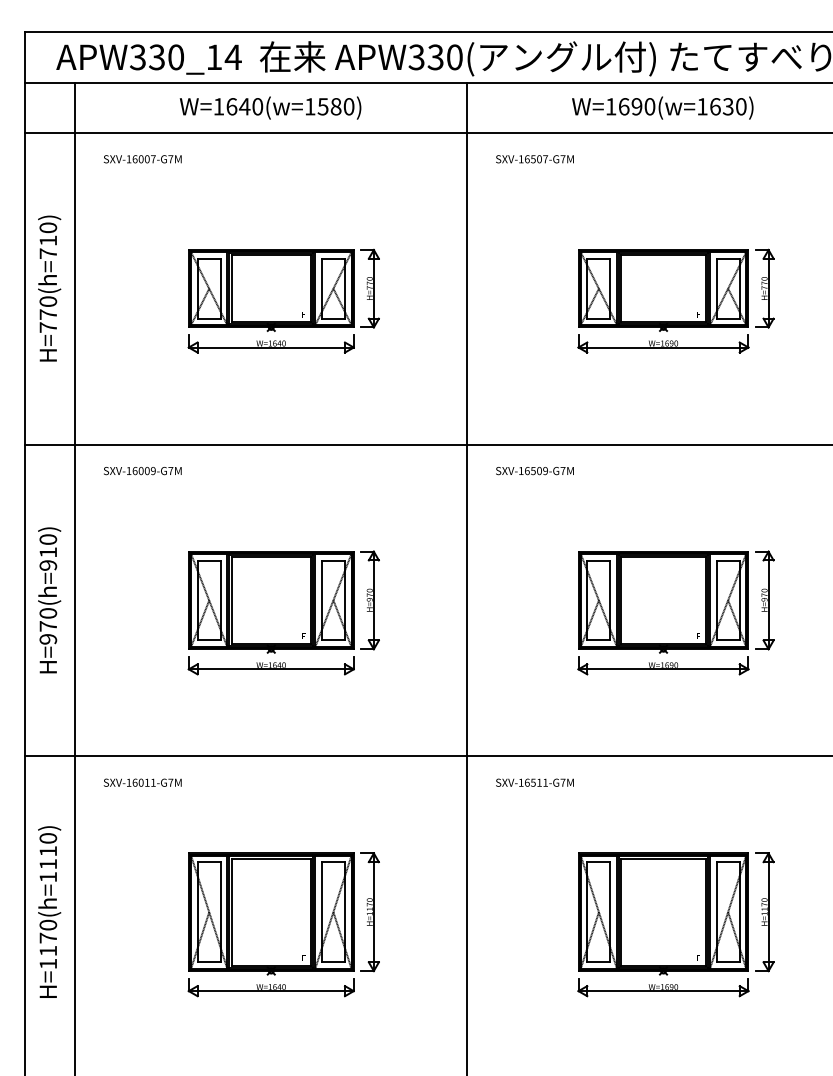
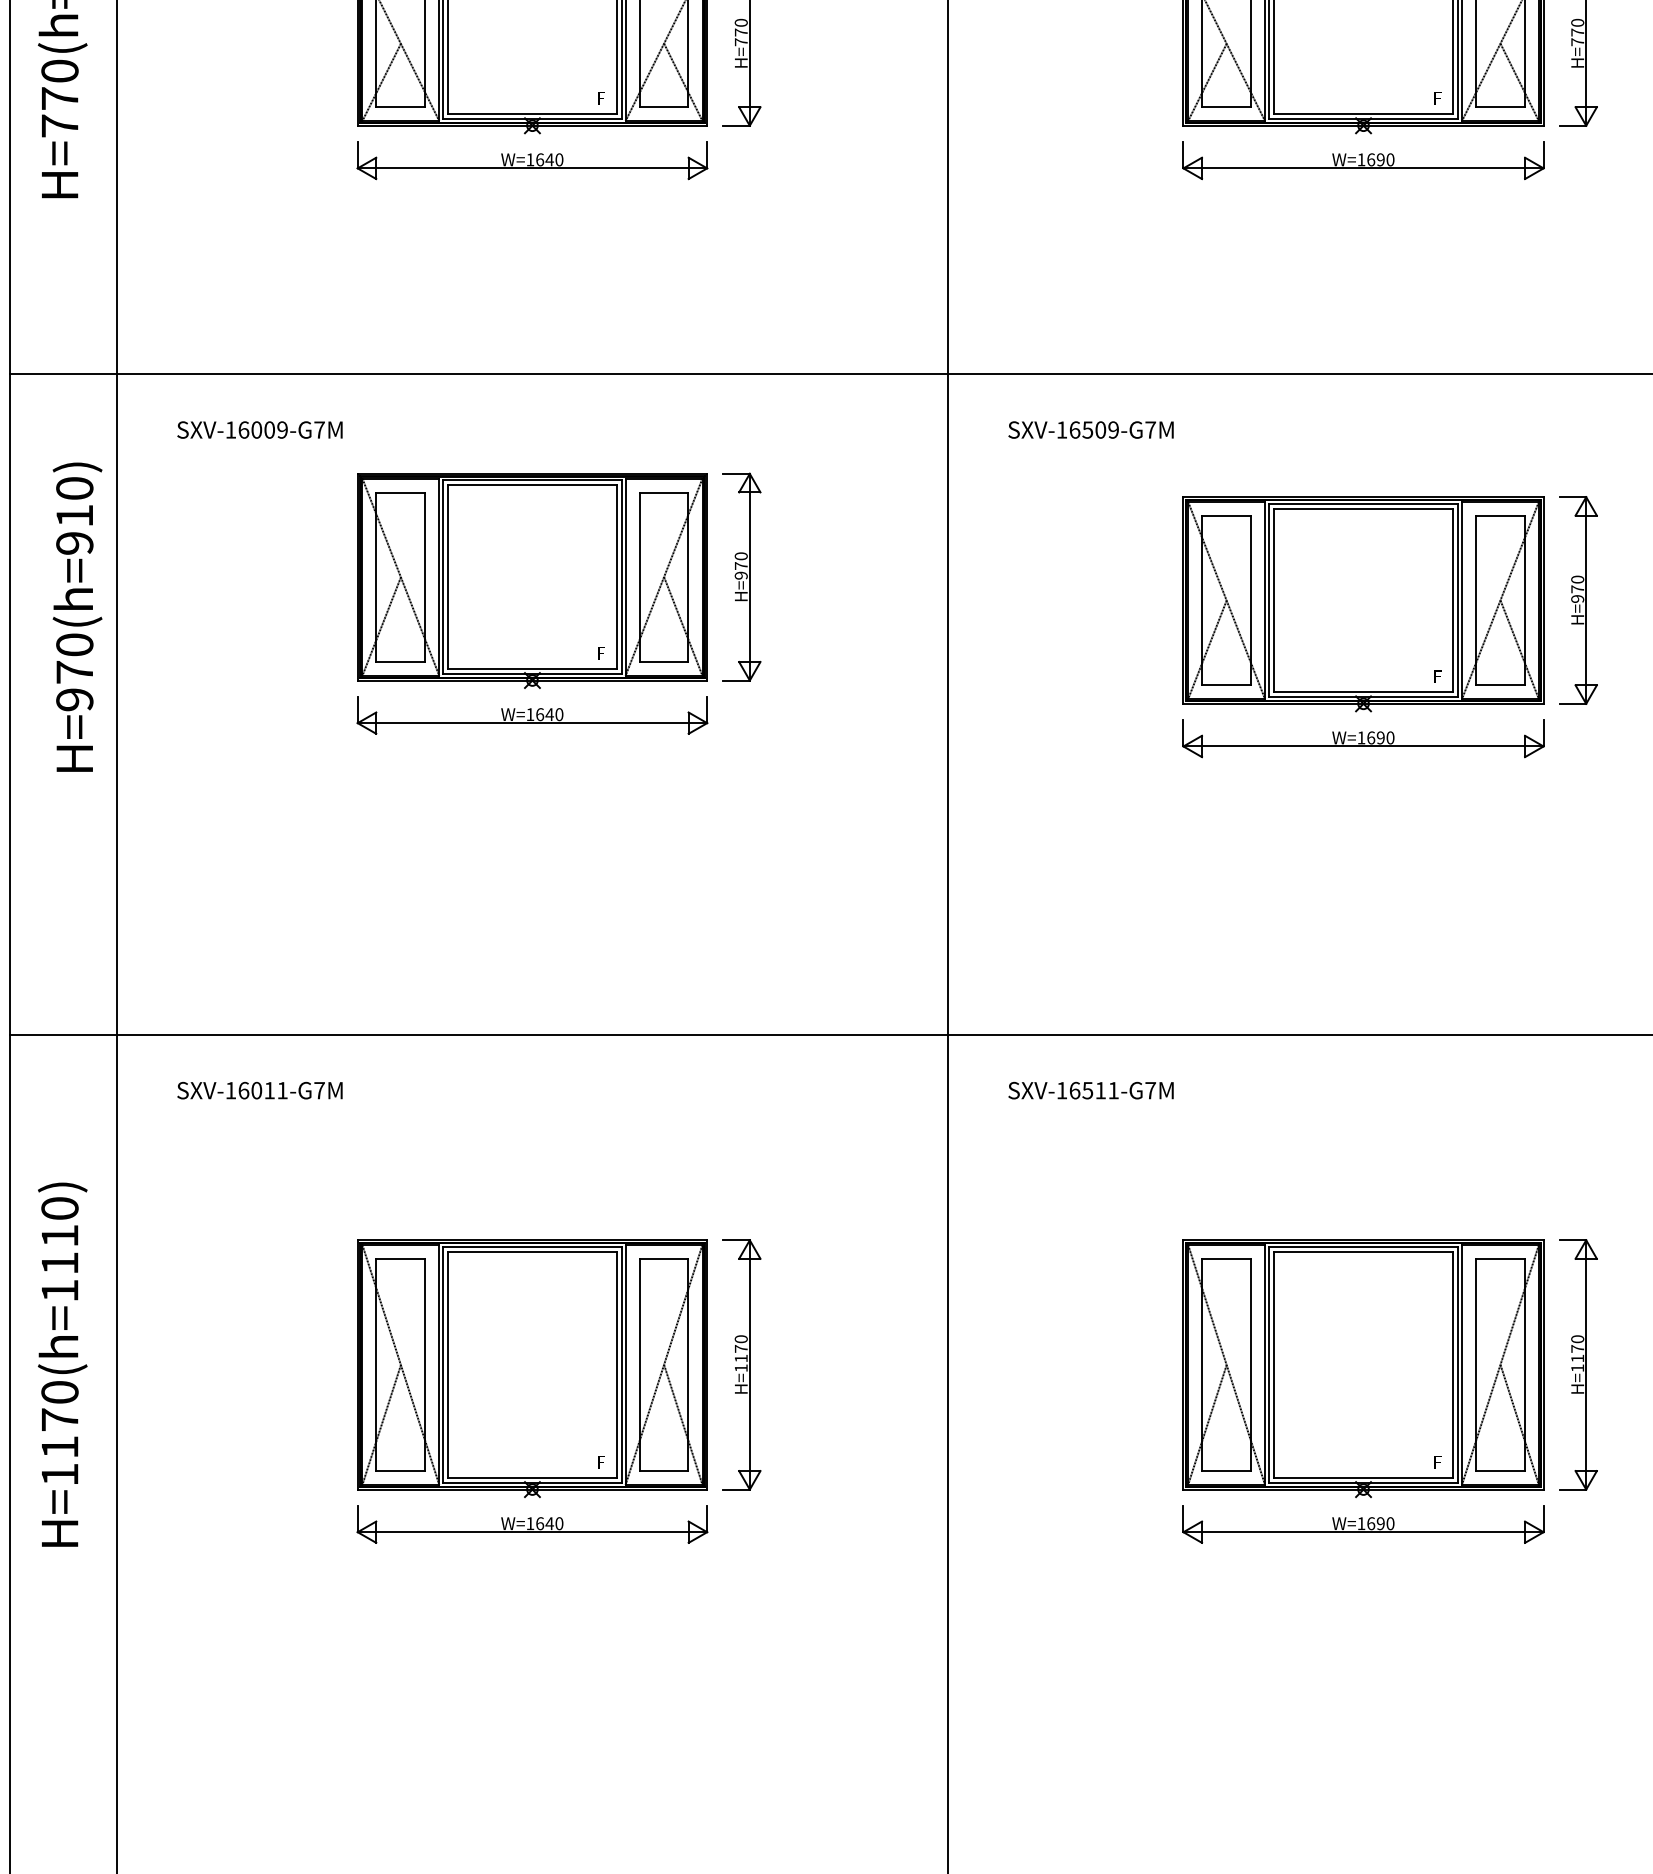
text: (49, 600) -> (77, 617), moved
part: (283, 612) -> (558, 602), moved
part: (675, 612) -> (1388, 625), moved

